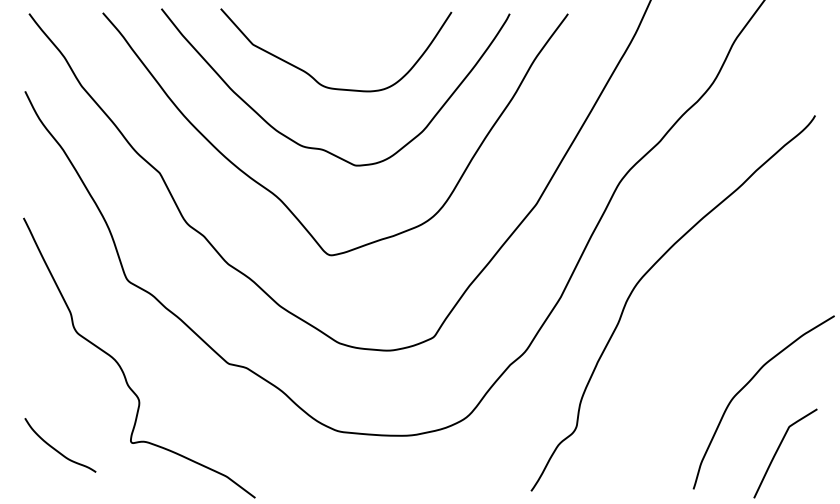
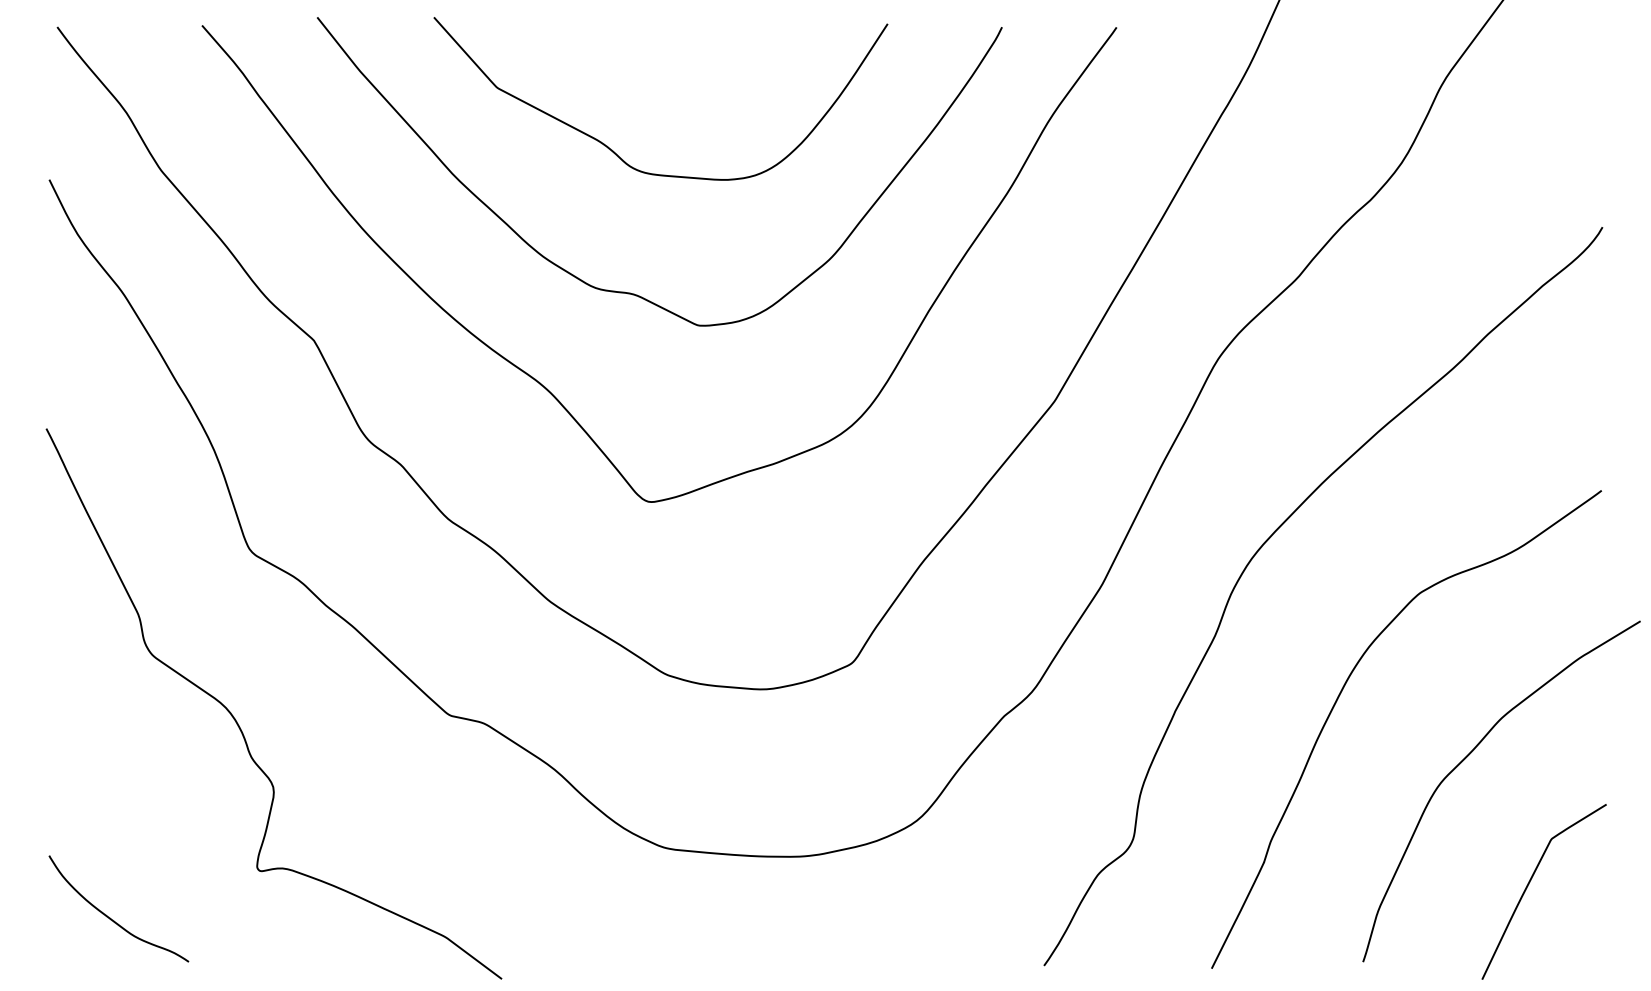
curve: (684, 350) -> (1345, 689), added
curve: (58, 450) -> (114, 919), moved

